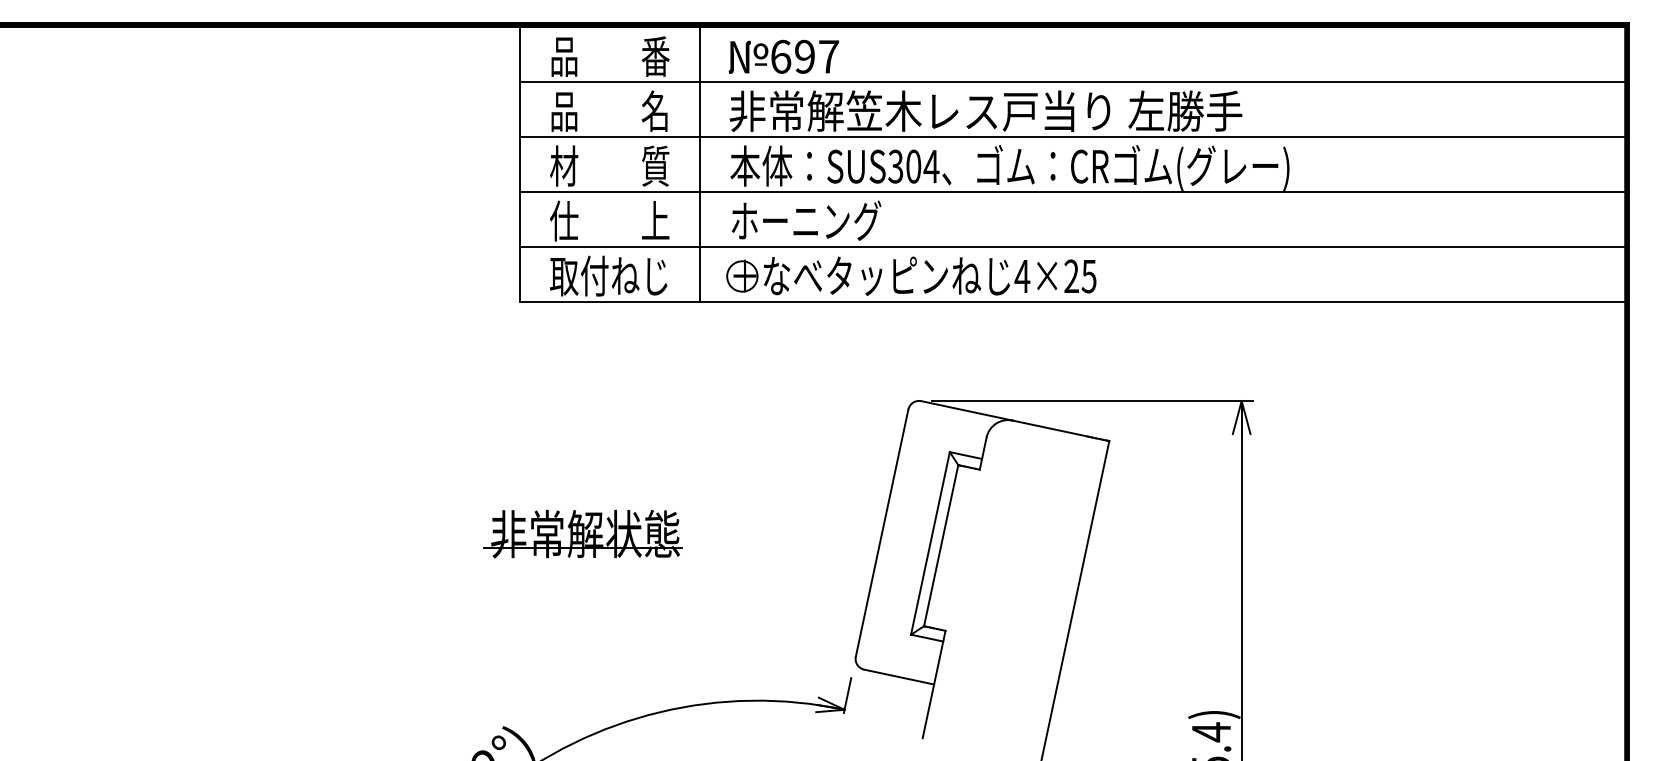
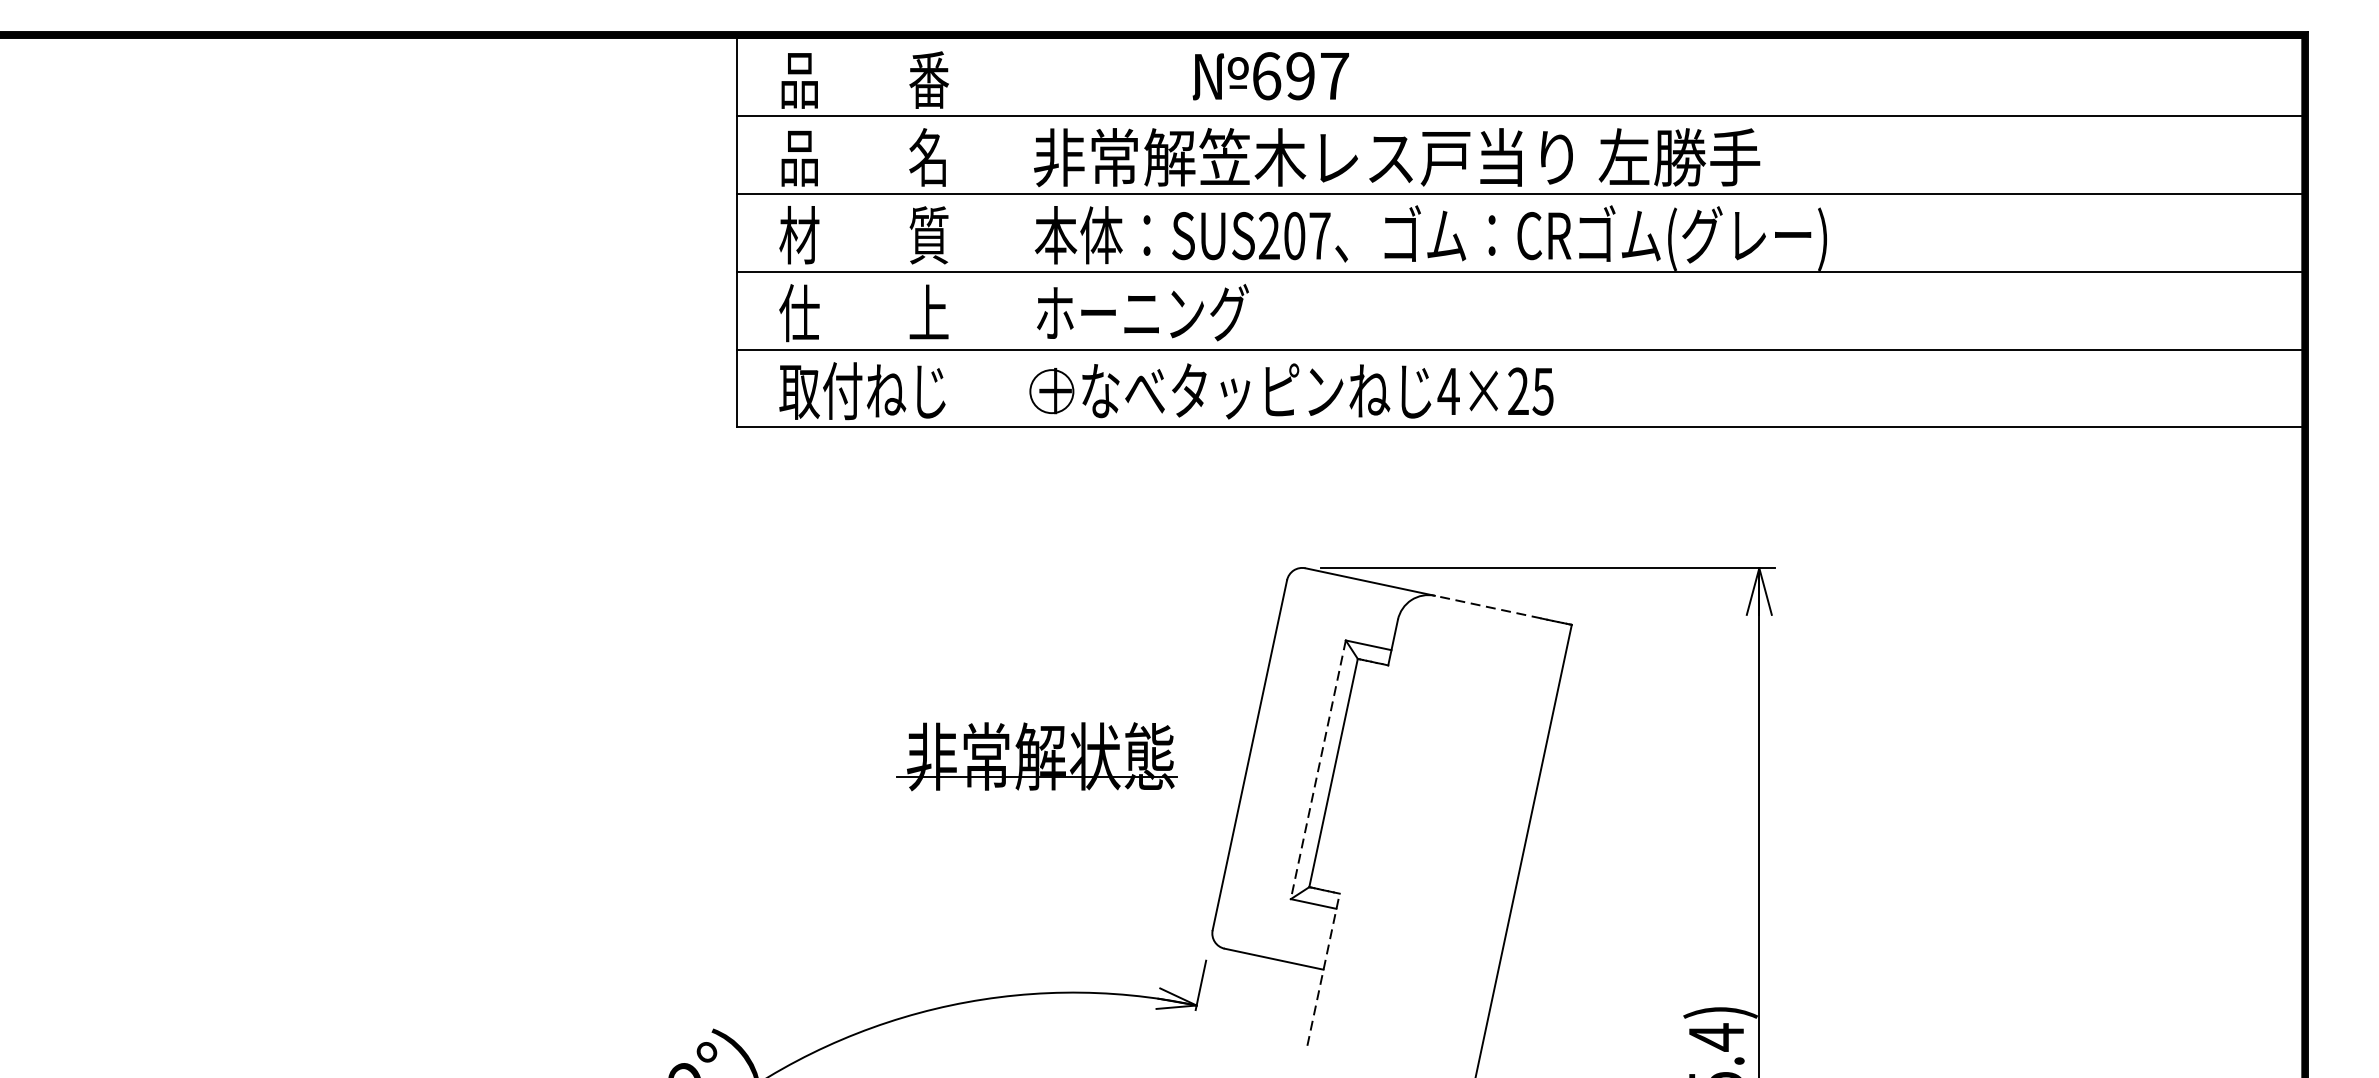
text: (783, 56) -> (1270, 75), moved
line: (700, 164) -> (992, 232), removed
text: (913, 166) -> (1294, 235), SUS304 -> SUS207
line: (1049, 428) -> (1487, 607), solid -> dashed
part: (582, 533) -> (1036, 755), moved
line: (930, 543) -> (1318, 769), solid -> dashed
line: (934, 684) -> (1324, 969), solid -> dashed

